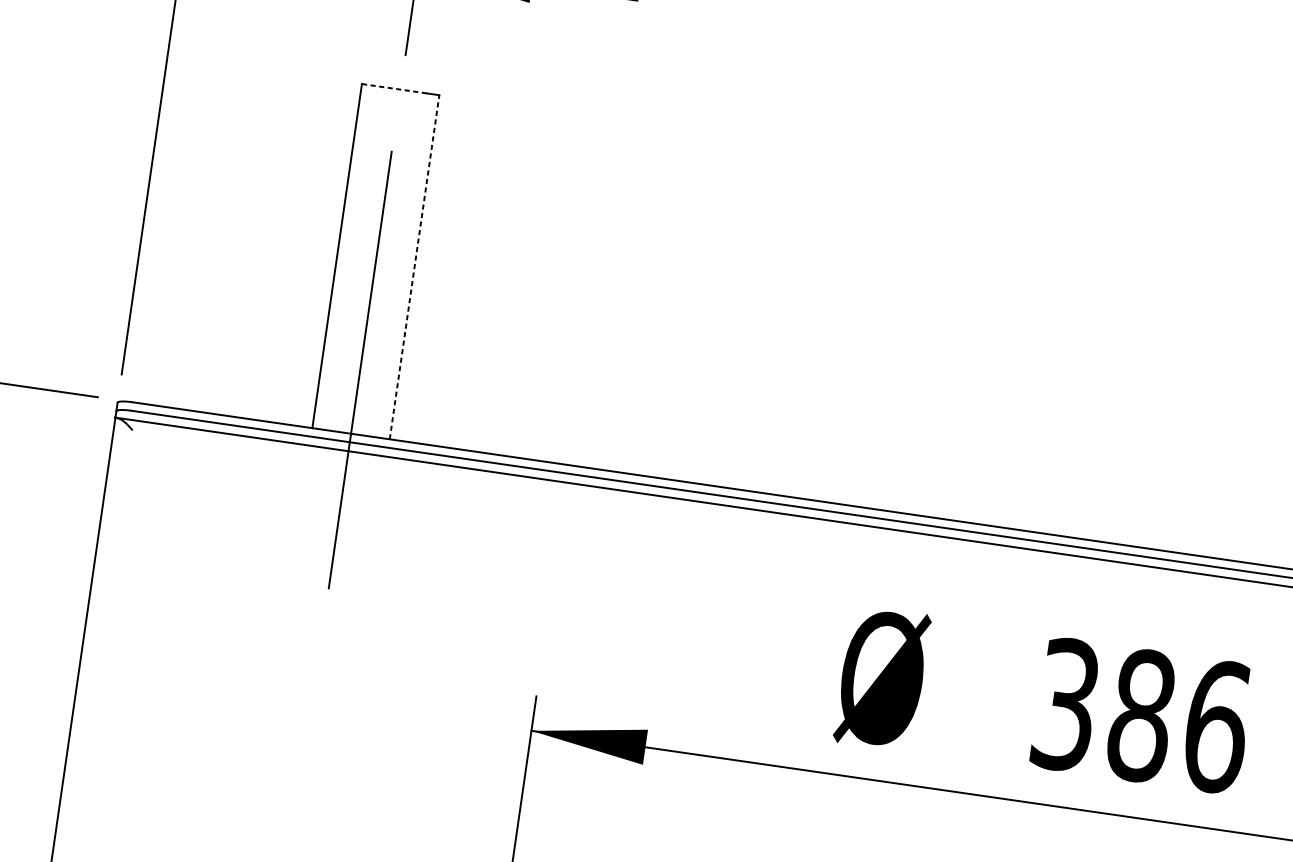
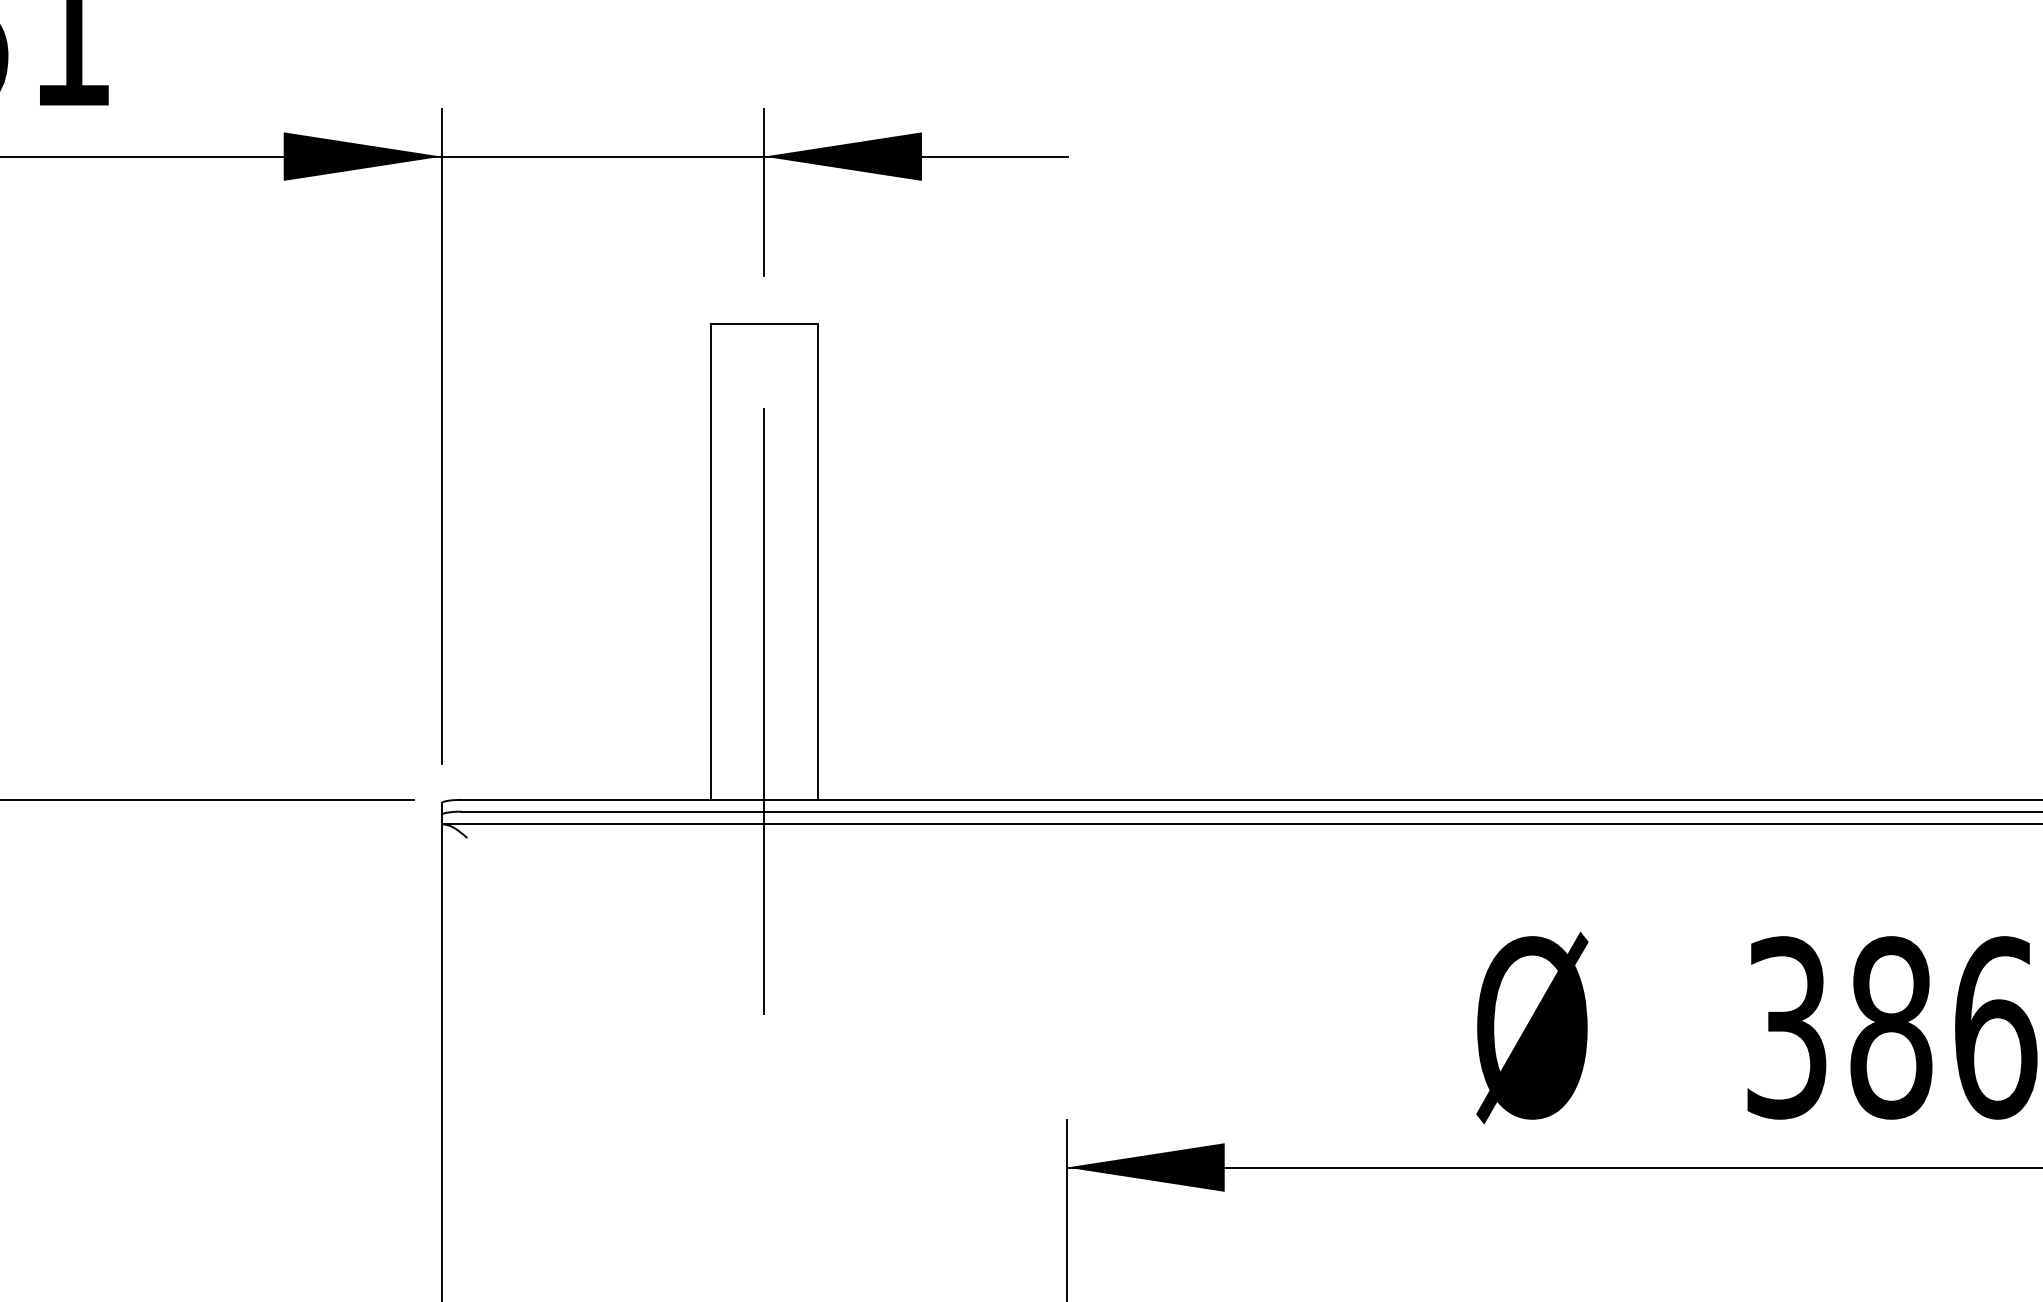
line: (394, 88) -> (755, 323), dashed -> solid
line: (414, 267) -> (817, 561), dashed -> solid

